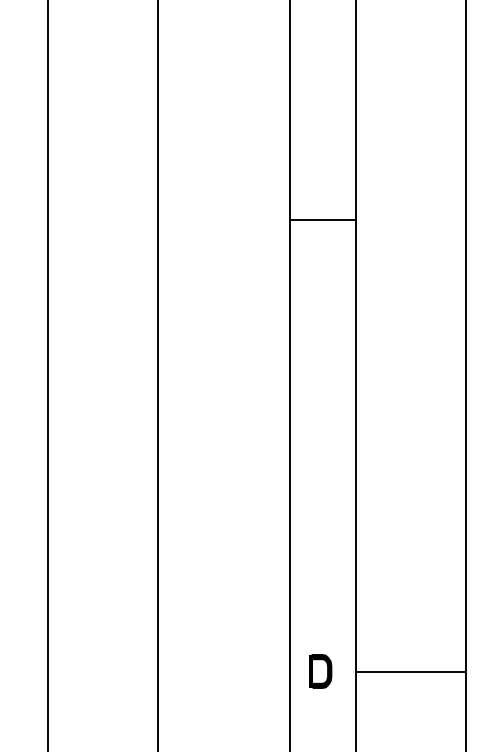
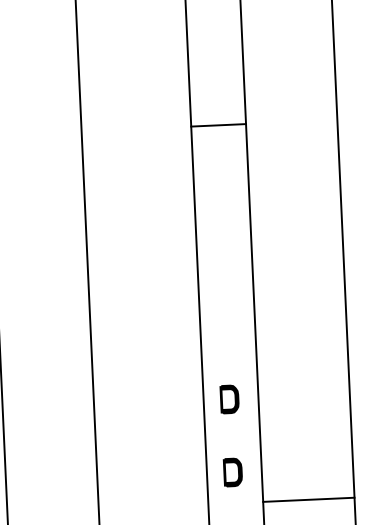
line: (322, 220) -> (218, 125), moved
part: (320, 583) -> (229, 399), added
line: (410, 671) -> (308, 499), moved

